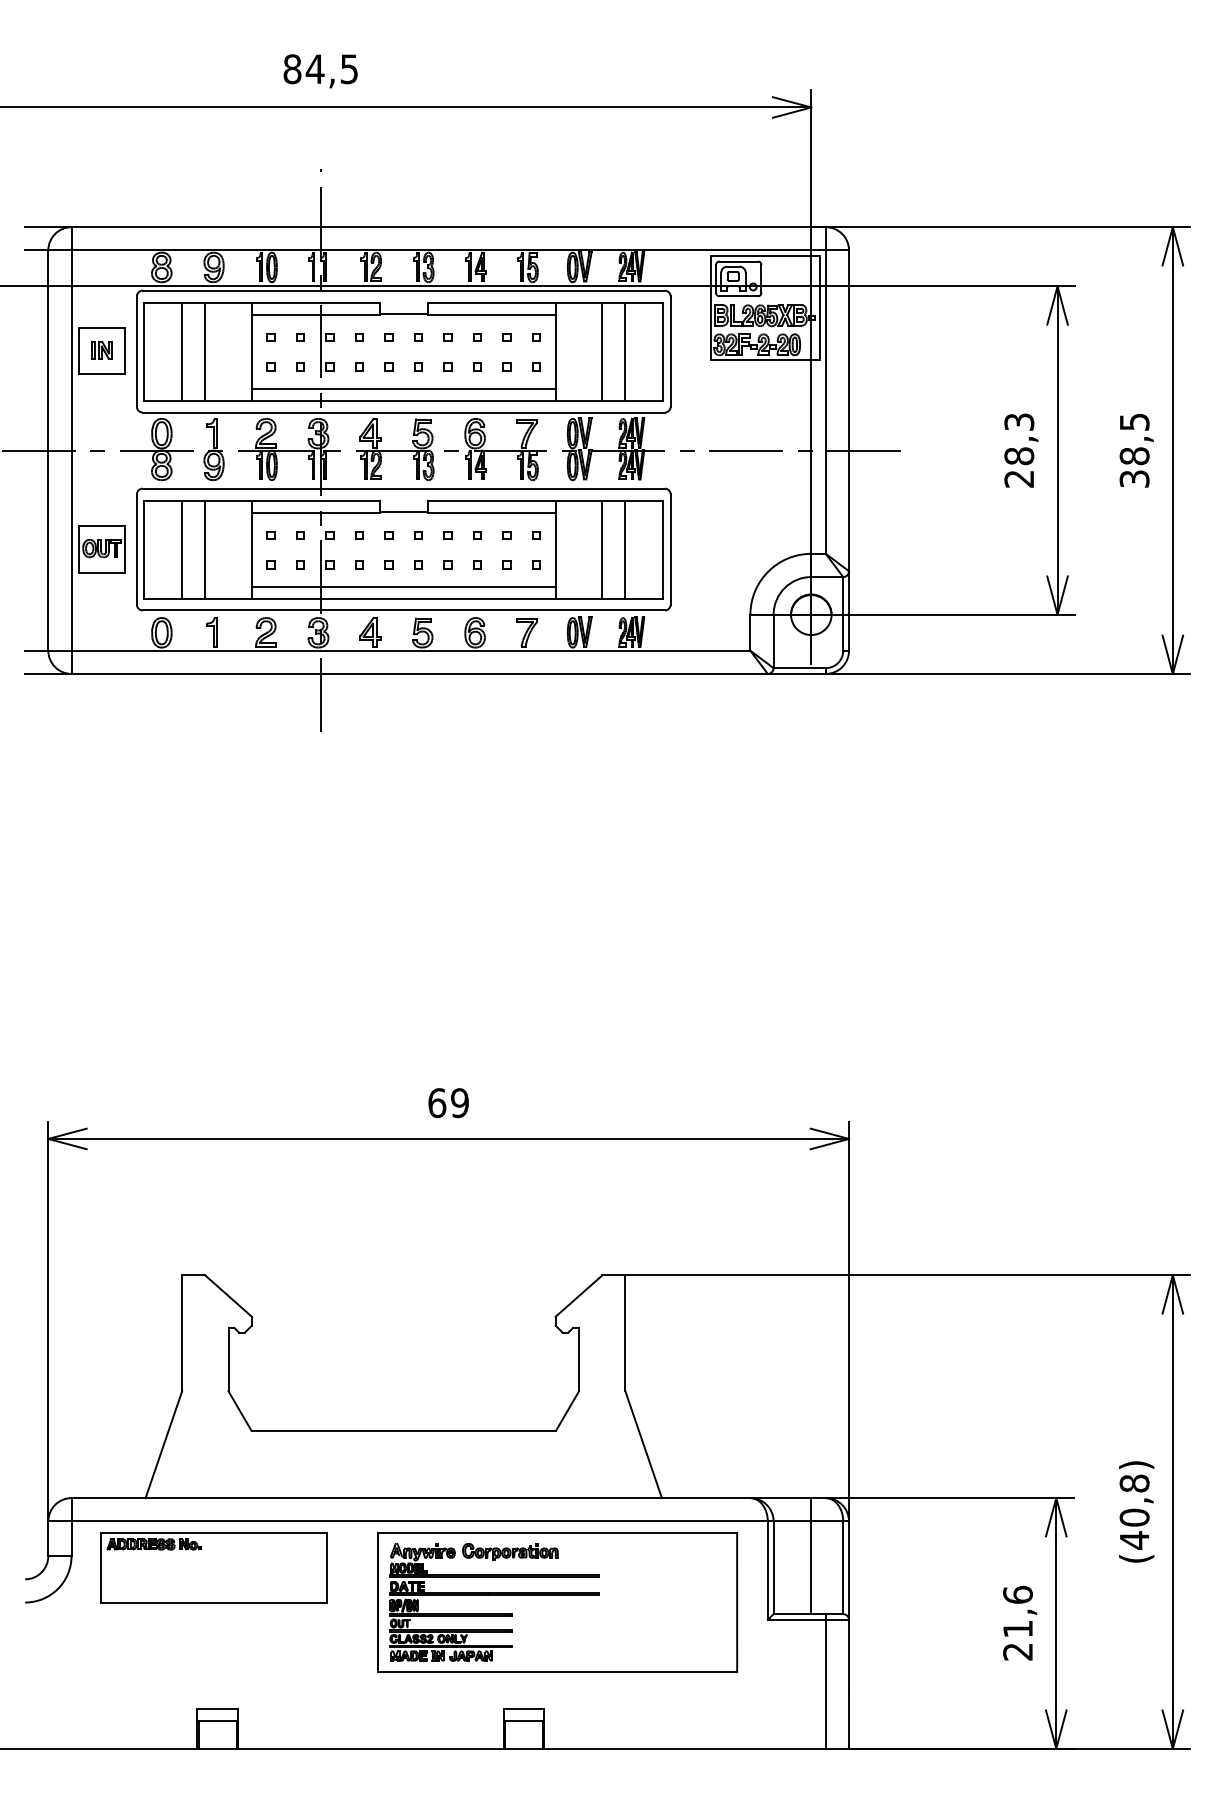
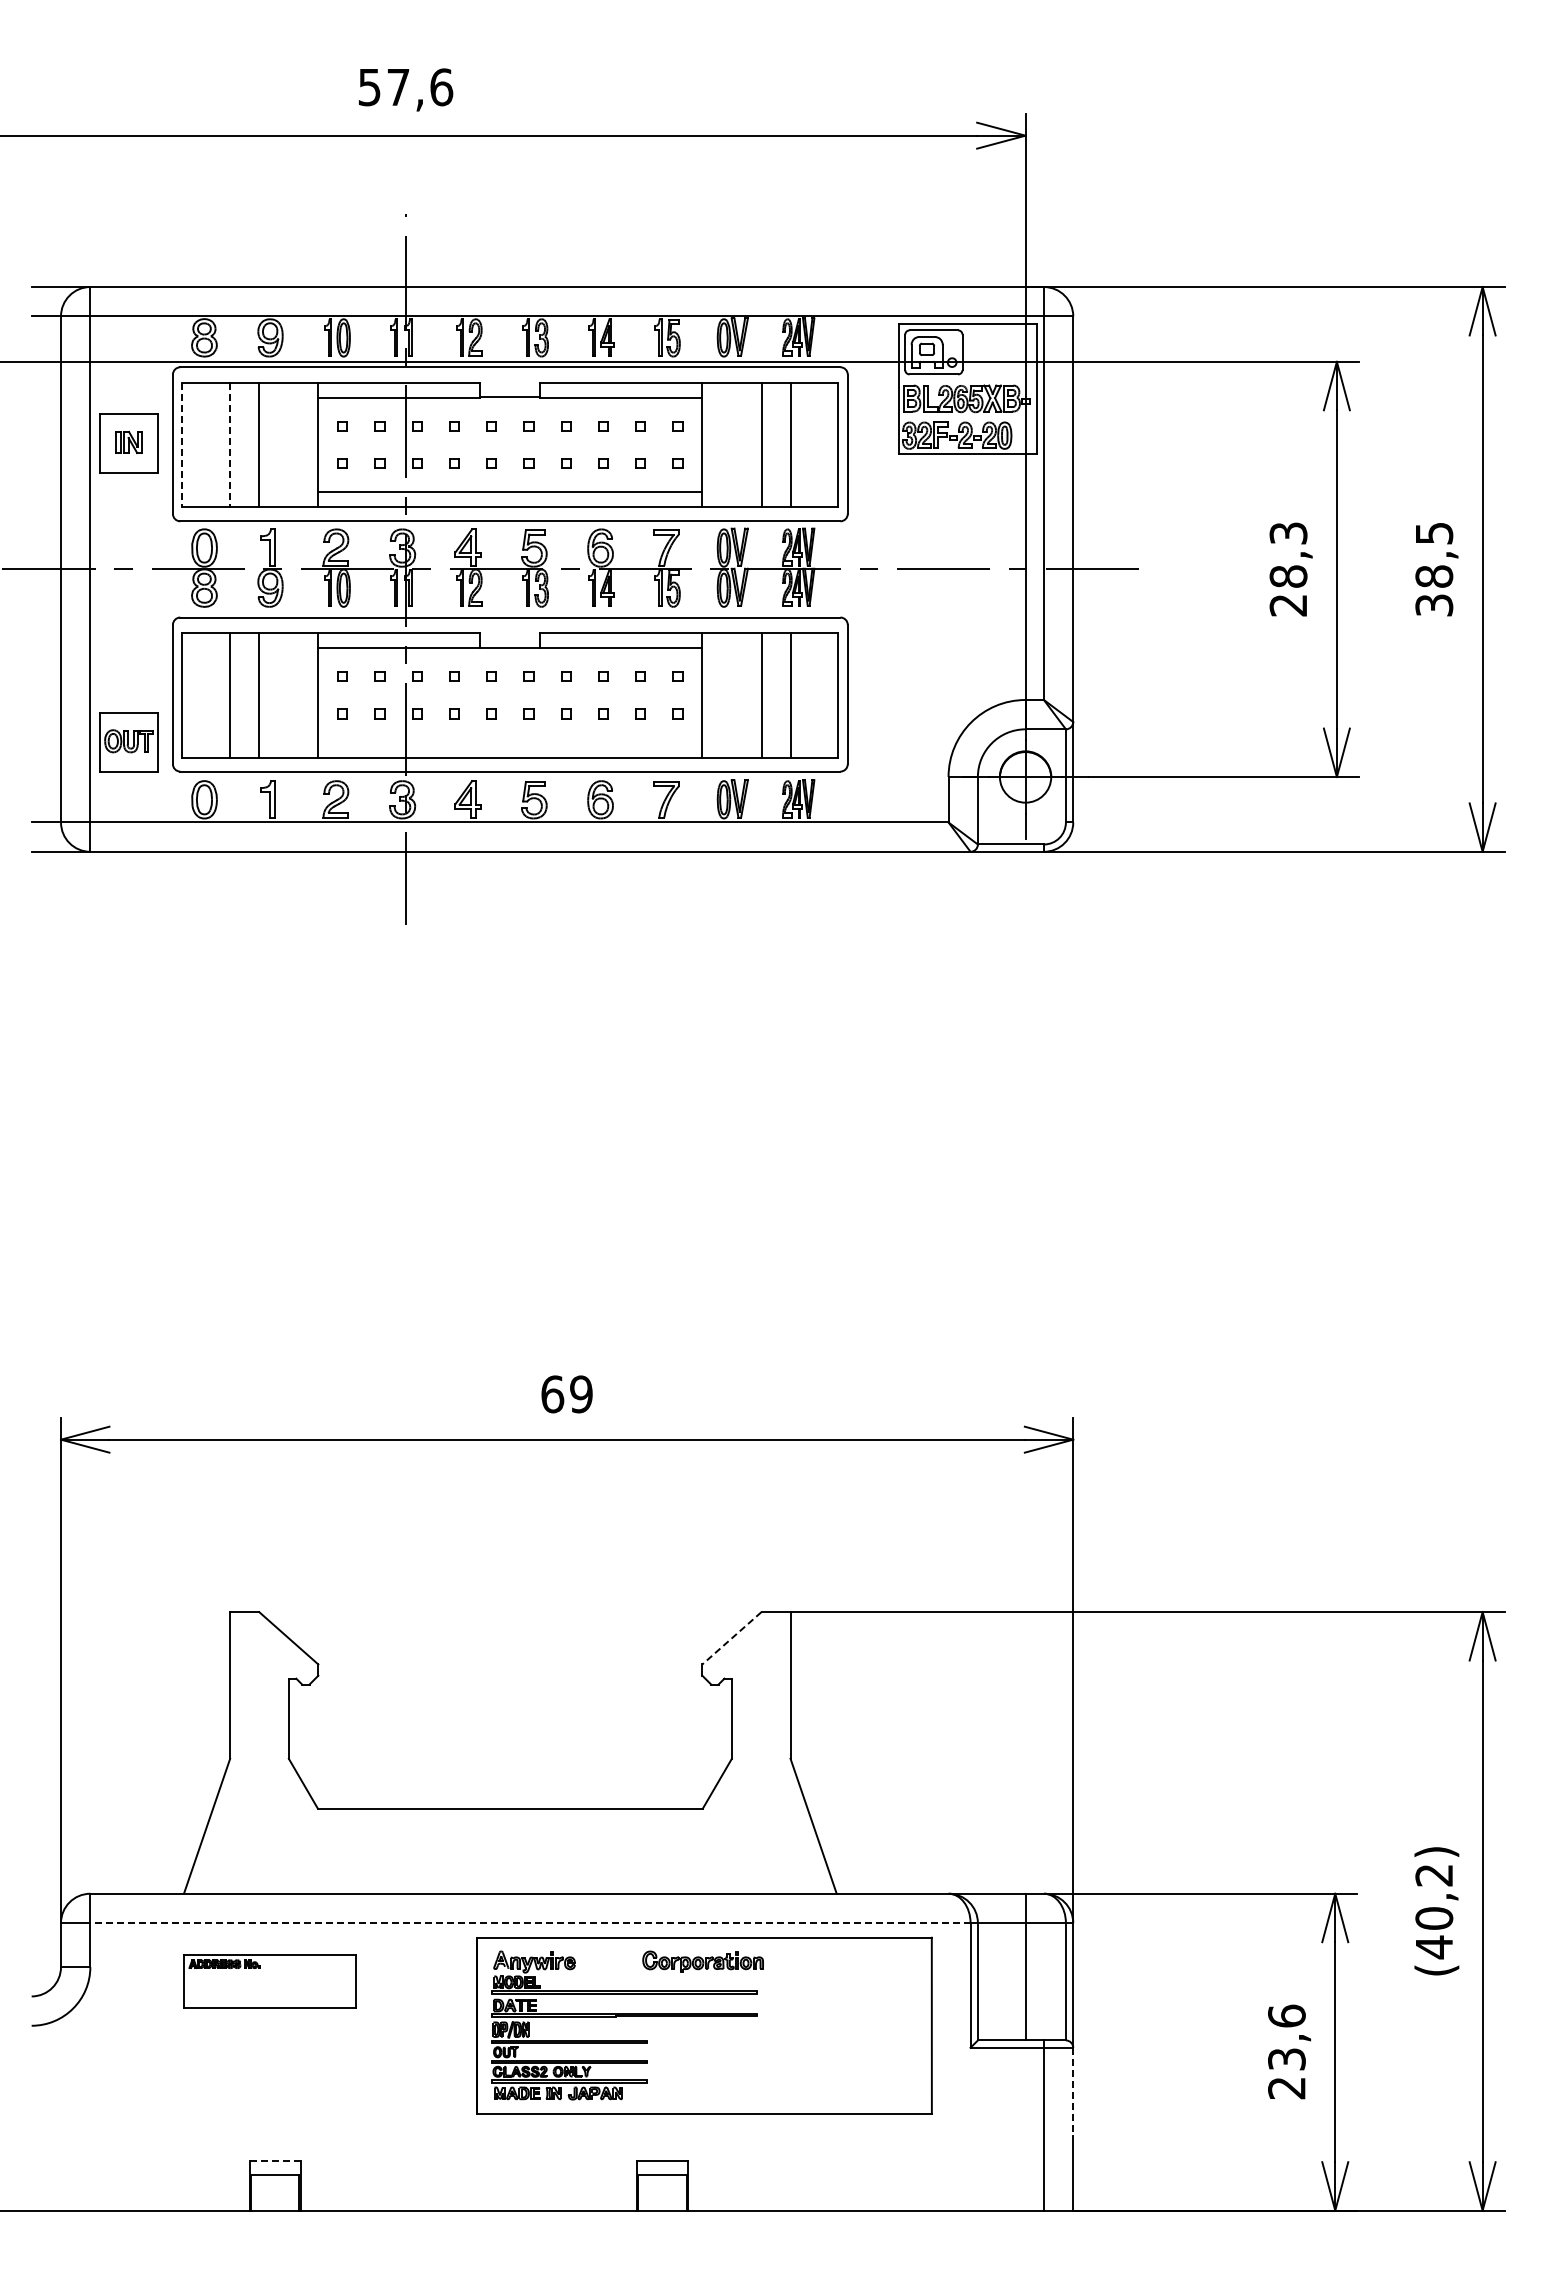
text: (320, 69) -> (405, 87), 84,5 -> 57,6
line: (144, 352) -> (182, 445), solid -> dashed
line: (182, 352) -> (230, 445), solid -> dashed
part: (101, 549) -> (128, 742), moved
line: (403, 587) -> (510, 742), removed
line: (578, 1296) -> (731, 1638), solid -> dashed
text: (1134, 1483) -> (1434, 1875), (40,8) -> (40,2)
line: (418, 1521) -> (529, 1923), solid -> dashed
part: (509, 1551) -> (702, 1961), moved
part: (213, 1567) -> (269, 1981), size x0.6
text: (1017, 1629) -> (1286, 2059), 21,6 -> 23,6
line: (849, 1655) -> (1073, 2092), solid -> dashed
line: (217, 1709) -> (275, 2160), solid -> dashed

